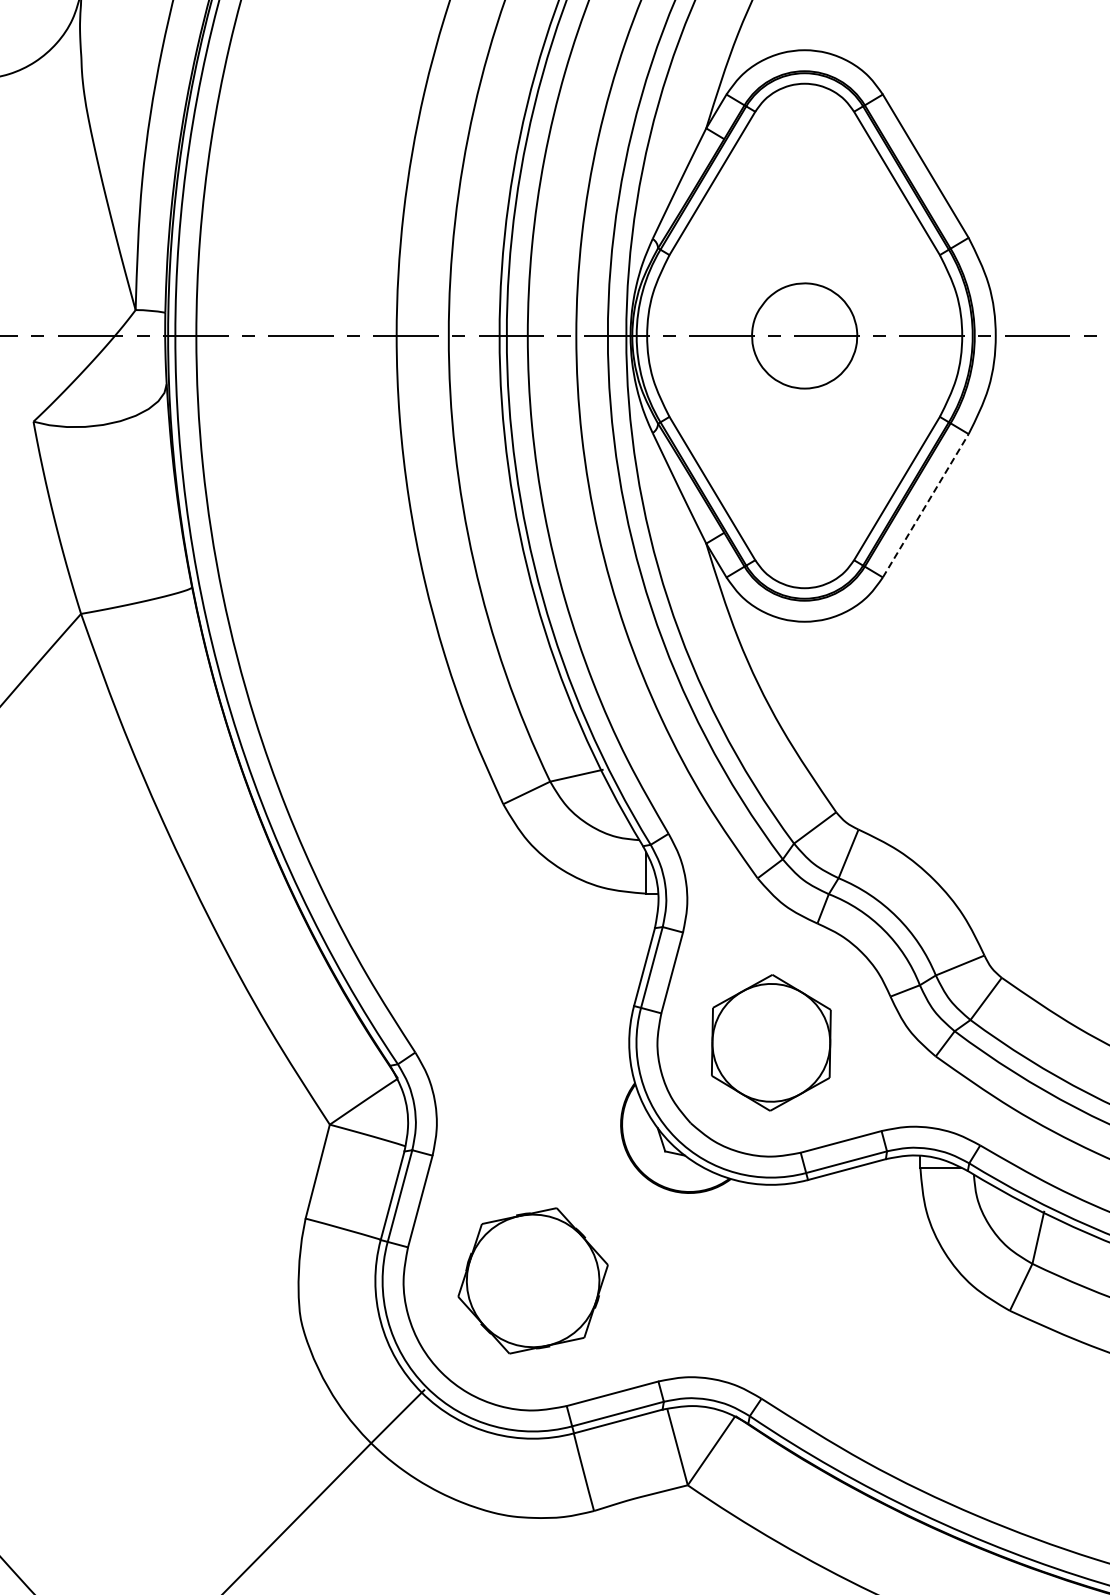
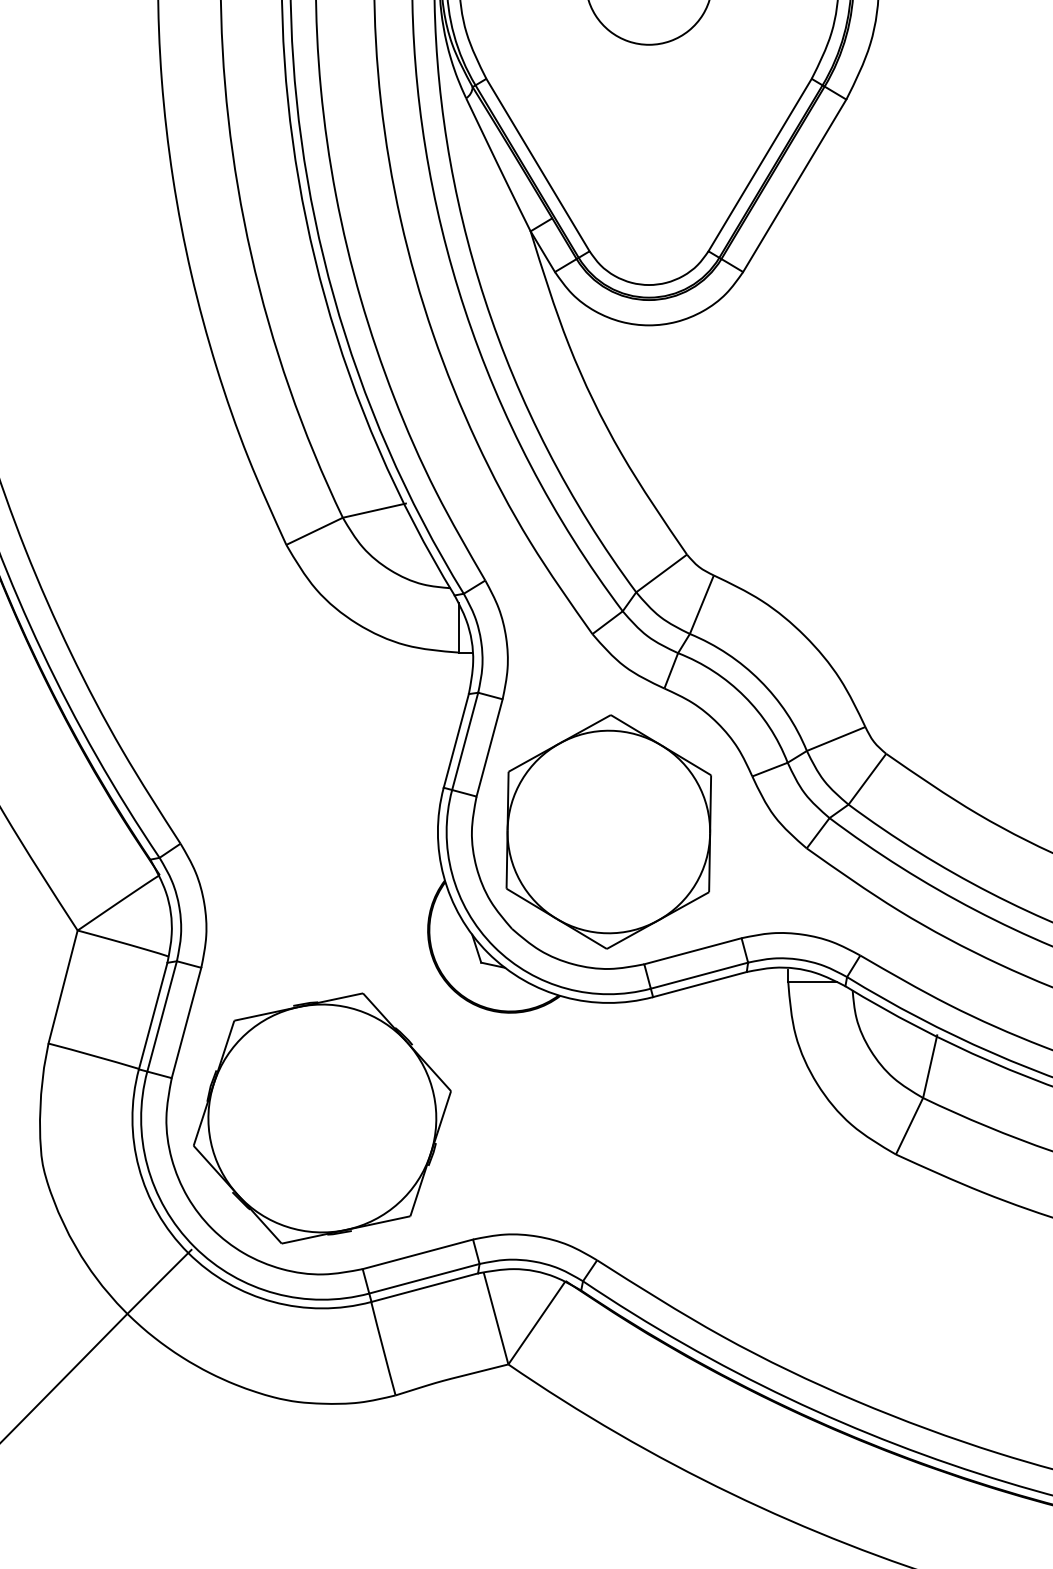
line: (925, 505) -> (794, 185), dashed -> solid
part: (771, 1042) -> (609, 831), size x1.43
part: (532, 1280) -> (321, 1118), size x1.43

